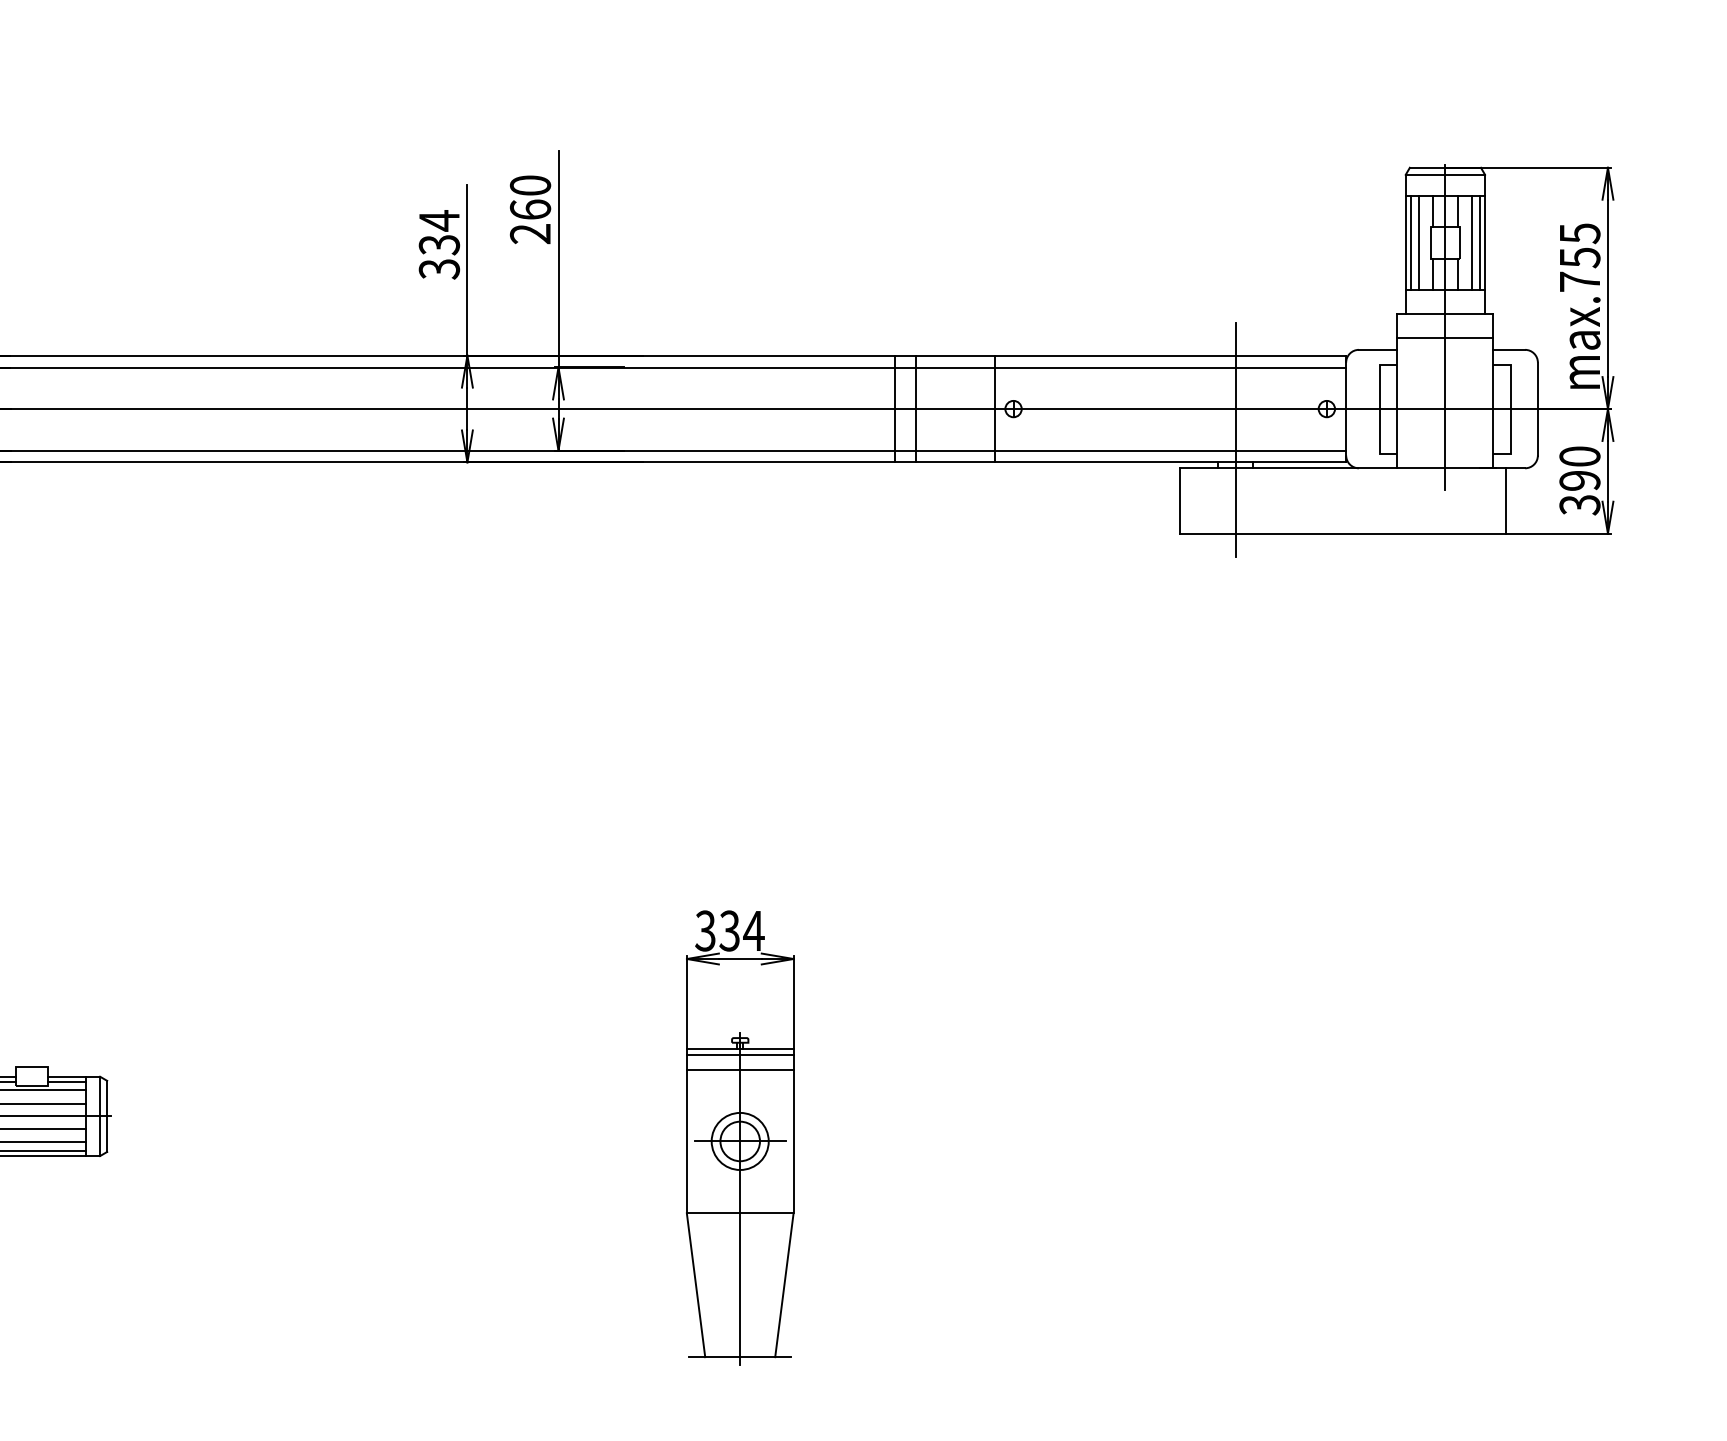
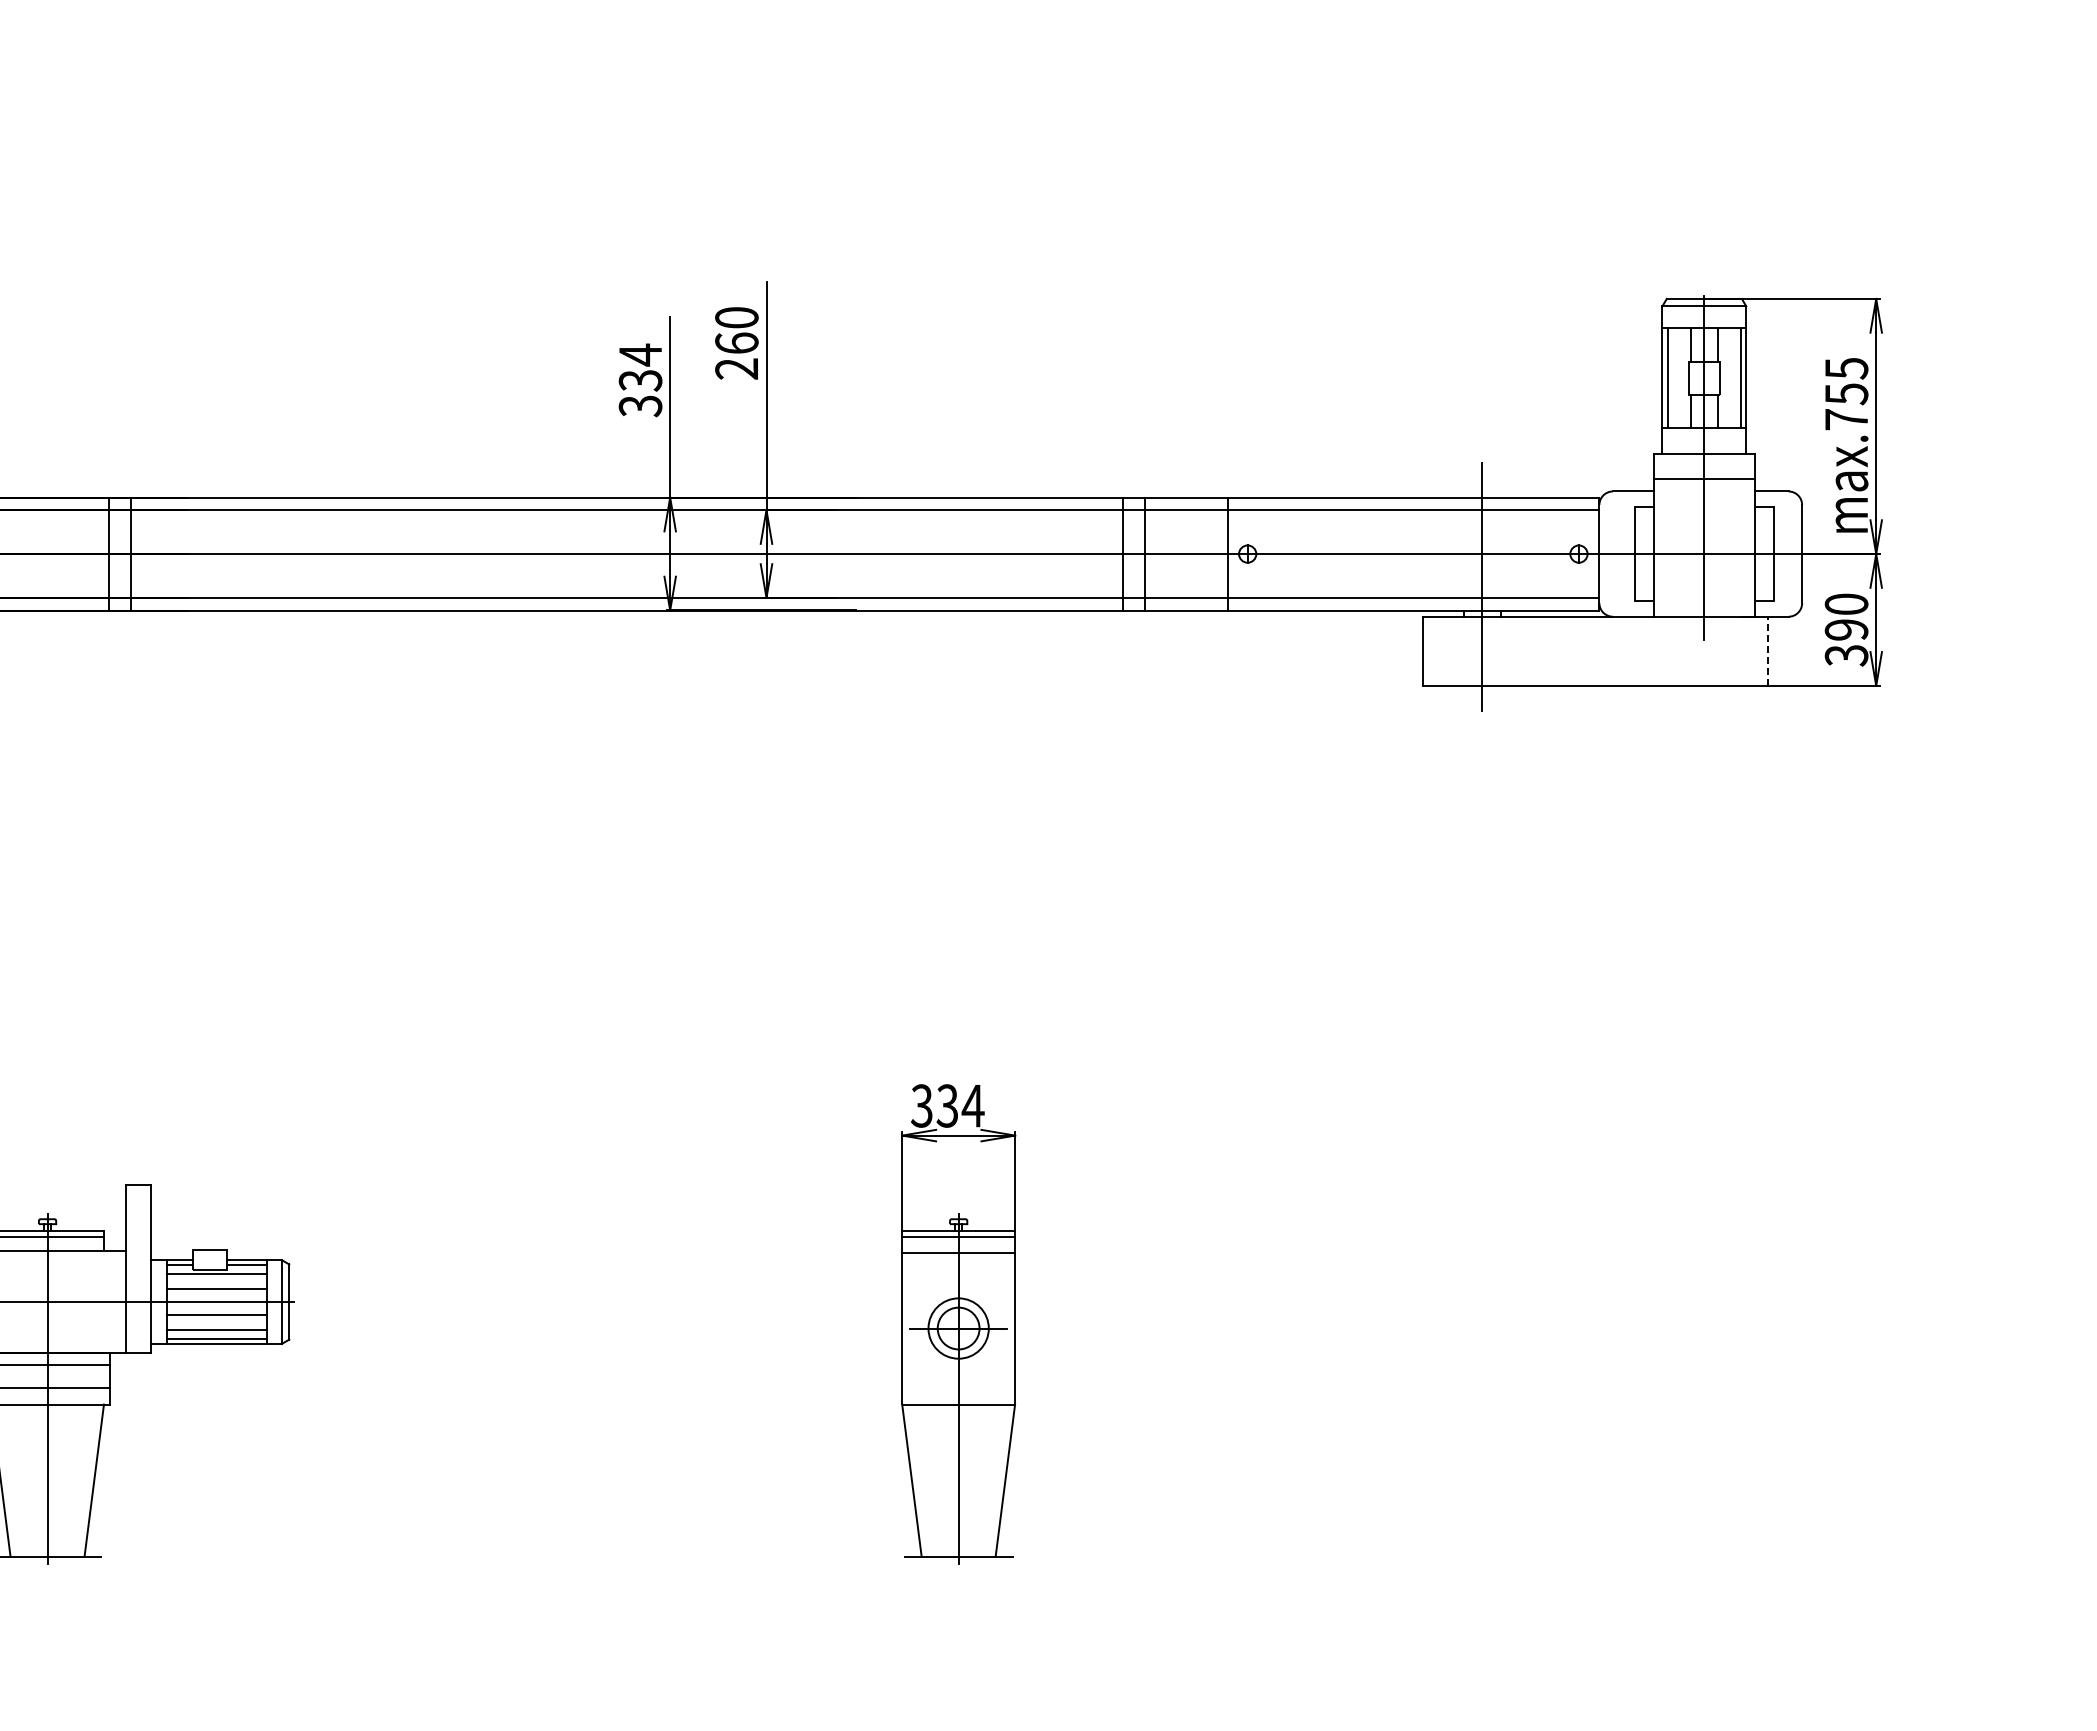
line: (1419, 243) -> (1676, 378), removed
line: (1471, 243) -> (1731, 378), removed
line: (1506, 501) -> (1768, 651), solid -> dashed

